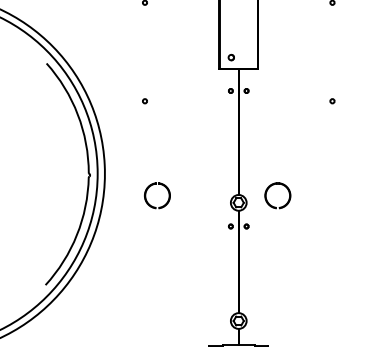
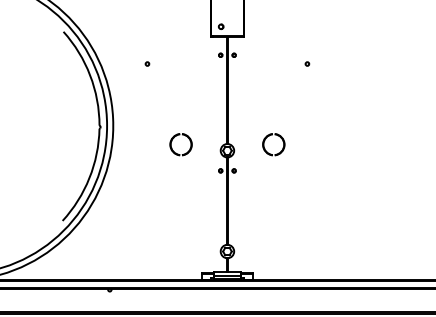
part: (272, 186) -> (269, 136), moved
part: (149, 188) -> (174, 138), moved

